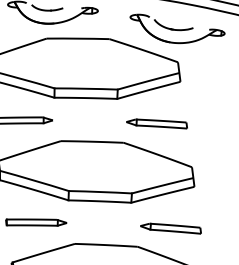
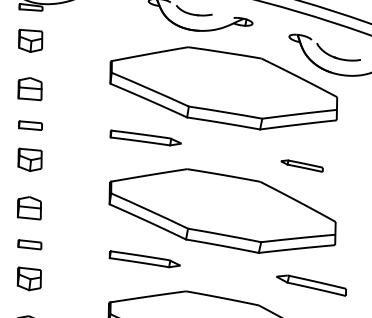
part: (156, 124) -> (301, 165), size x0.6
part: (170, 229) -> (311, 285), moved

